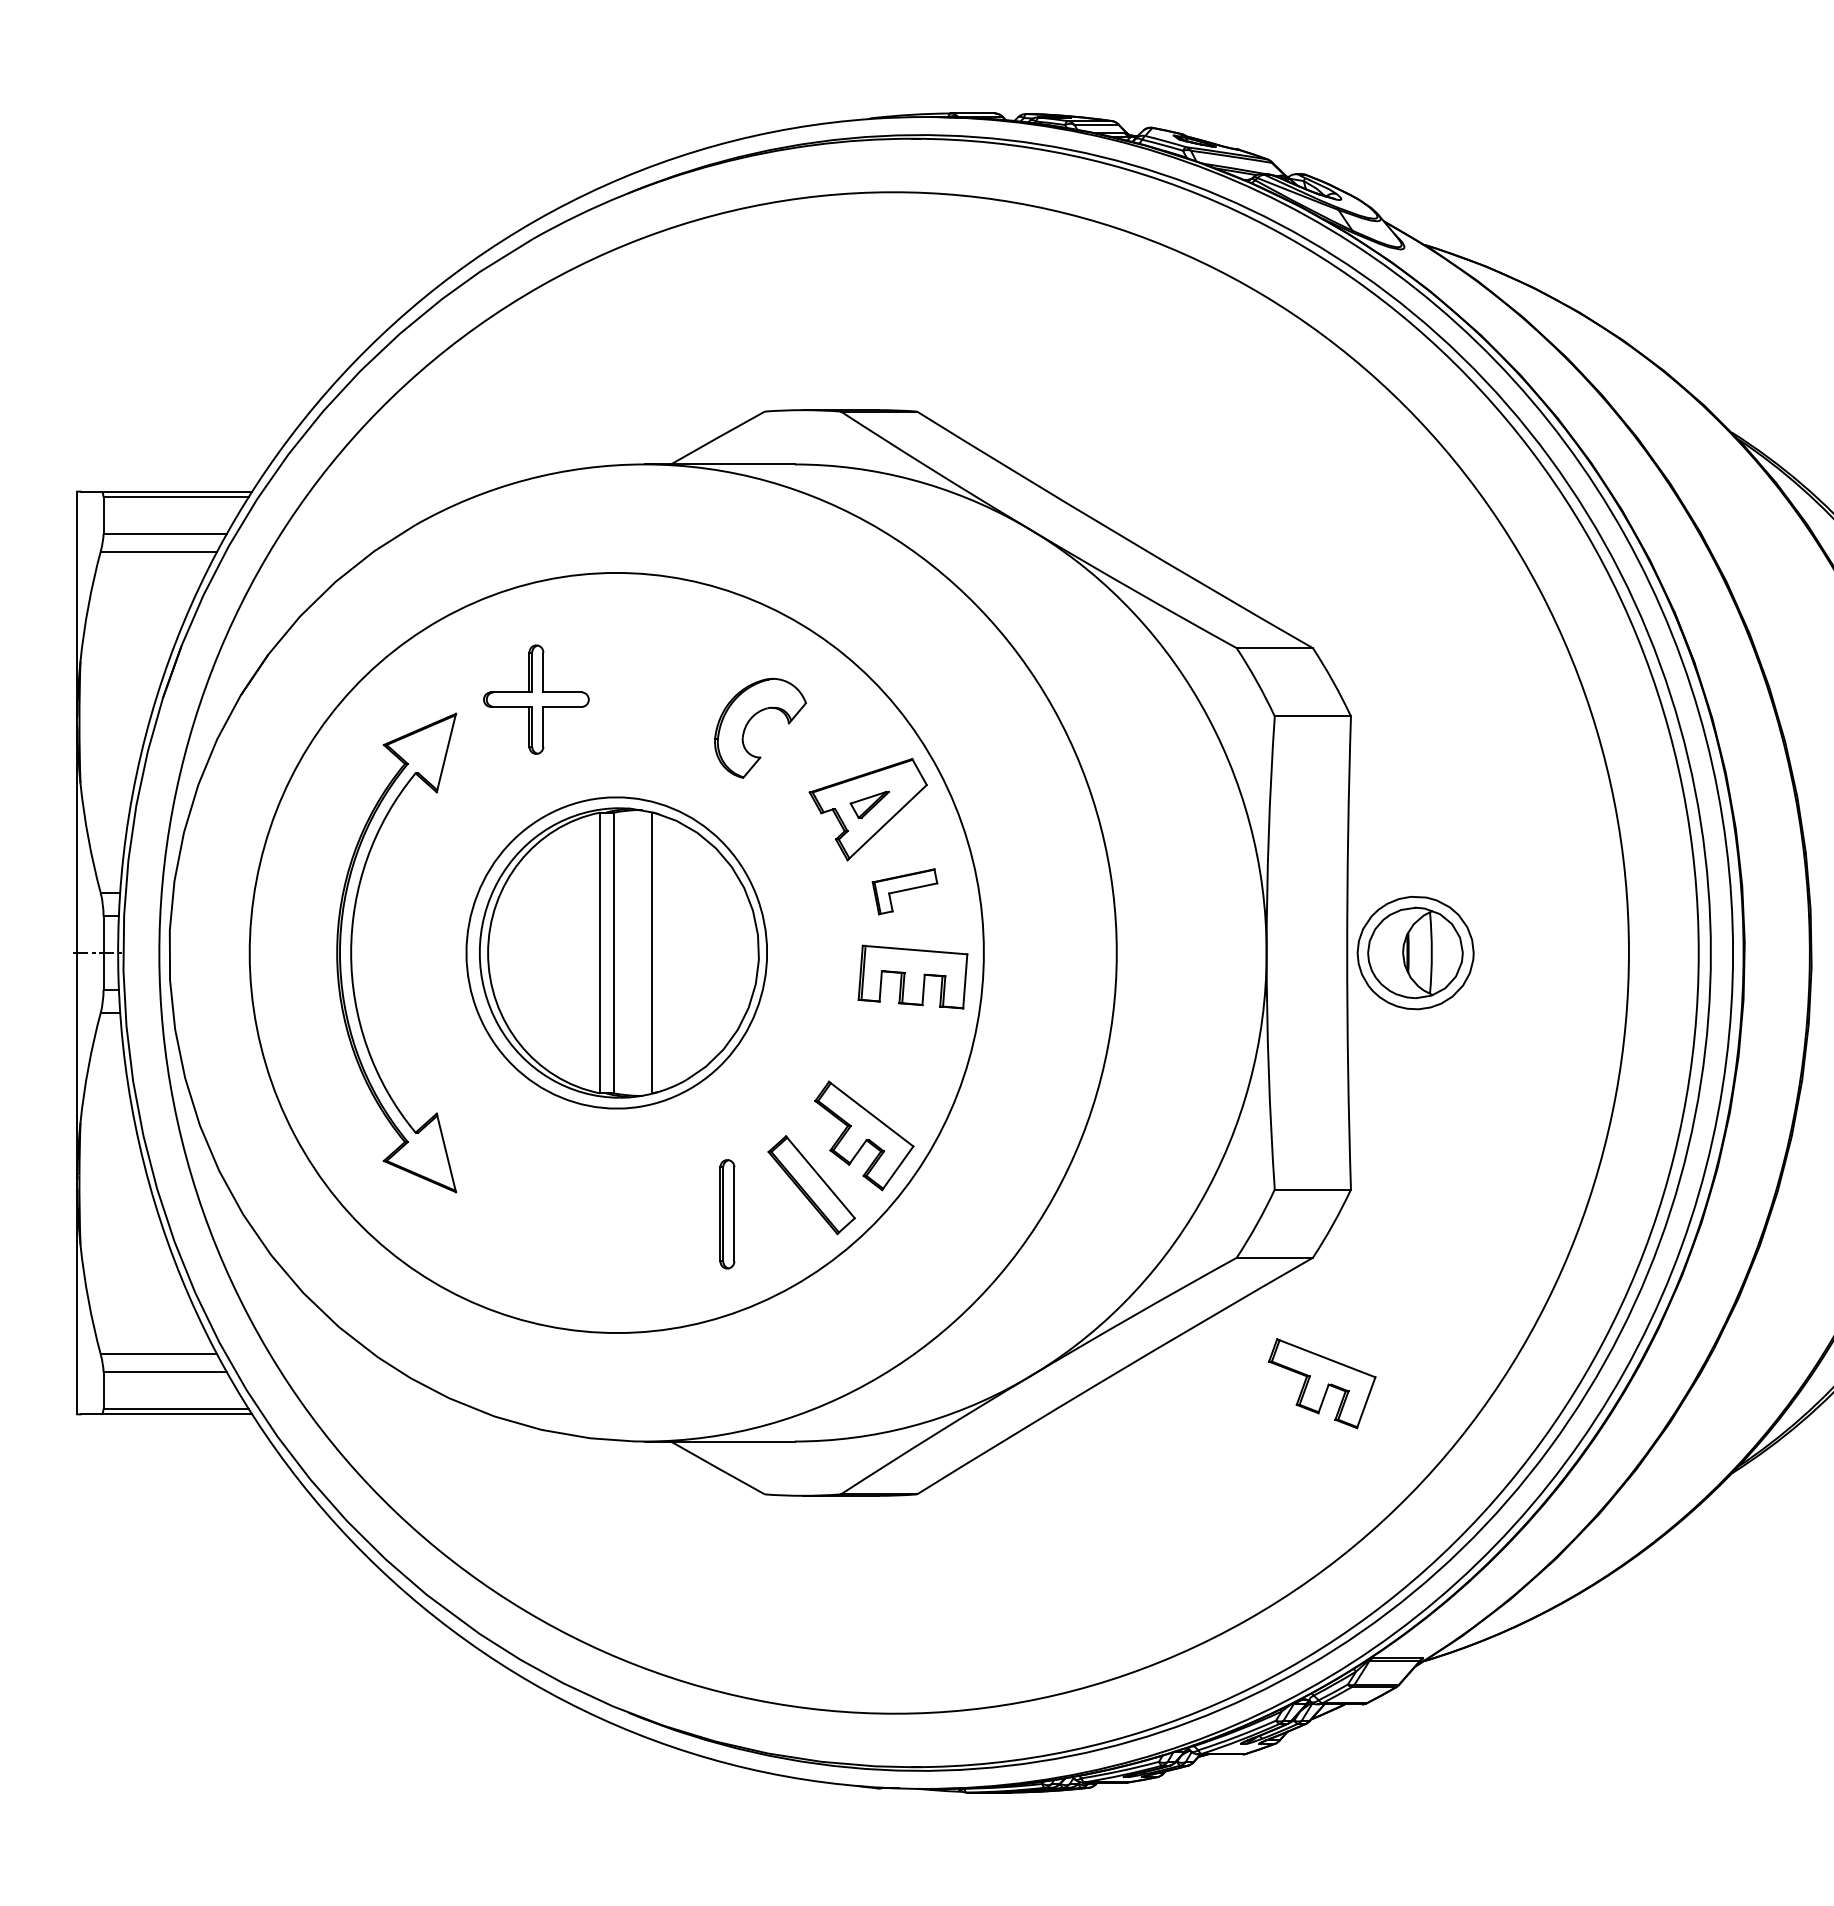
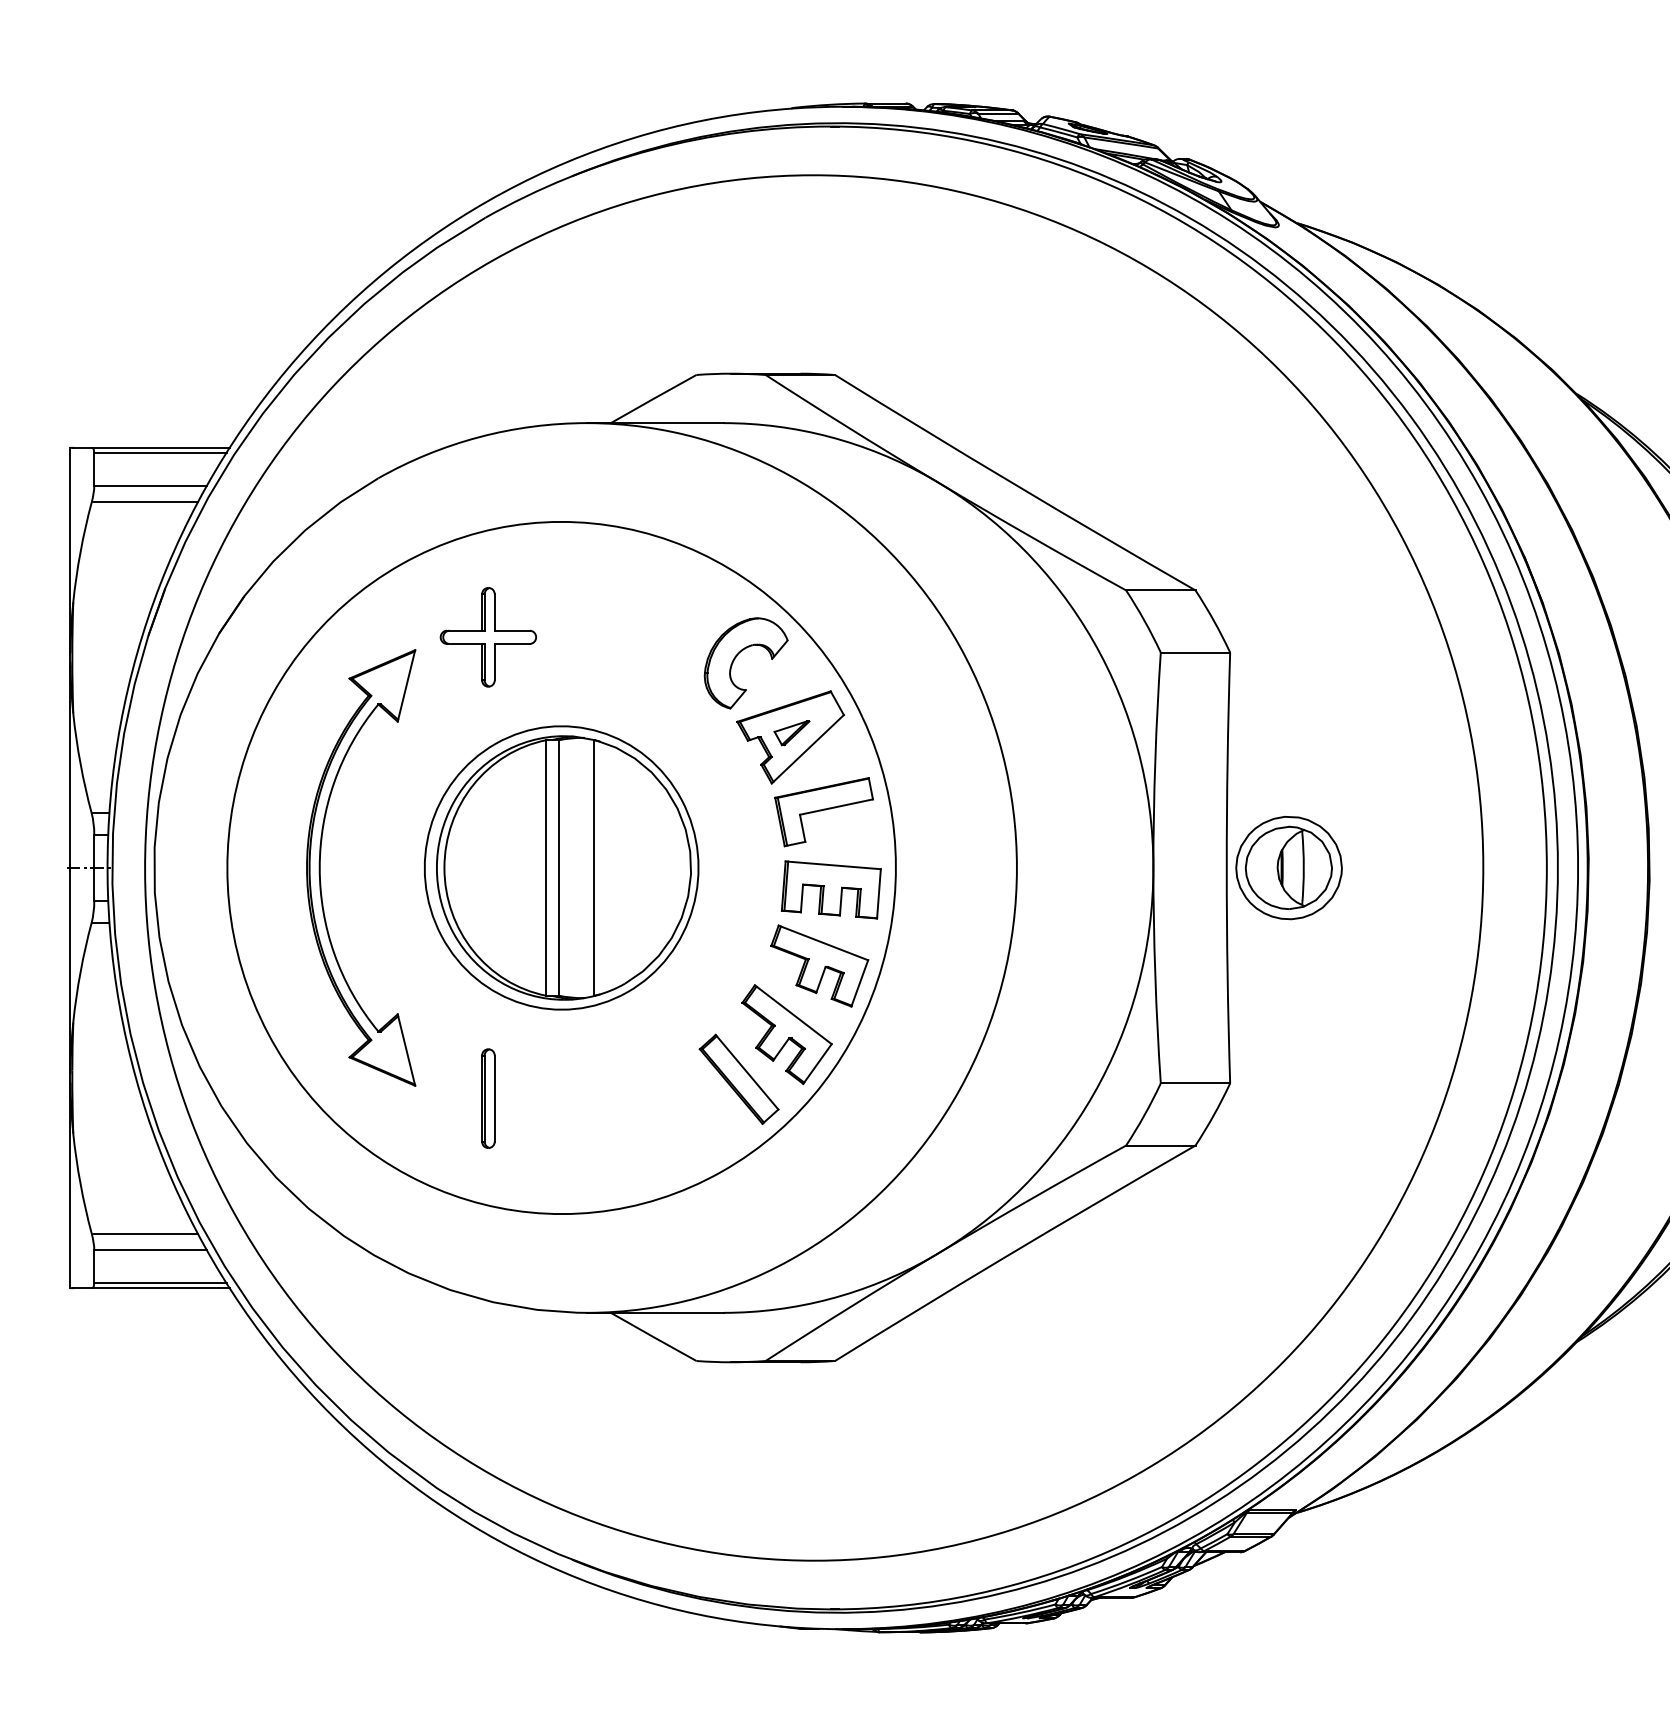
part: (752, 718) -> (738, 654), moved
part: (904, 891) -> (823, 811), size x1.67
part: (727, 1214) -> (488, 1098), moved
part: (1322, 1383) -> (819, 965), moved

